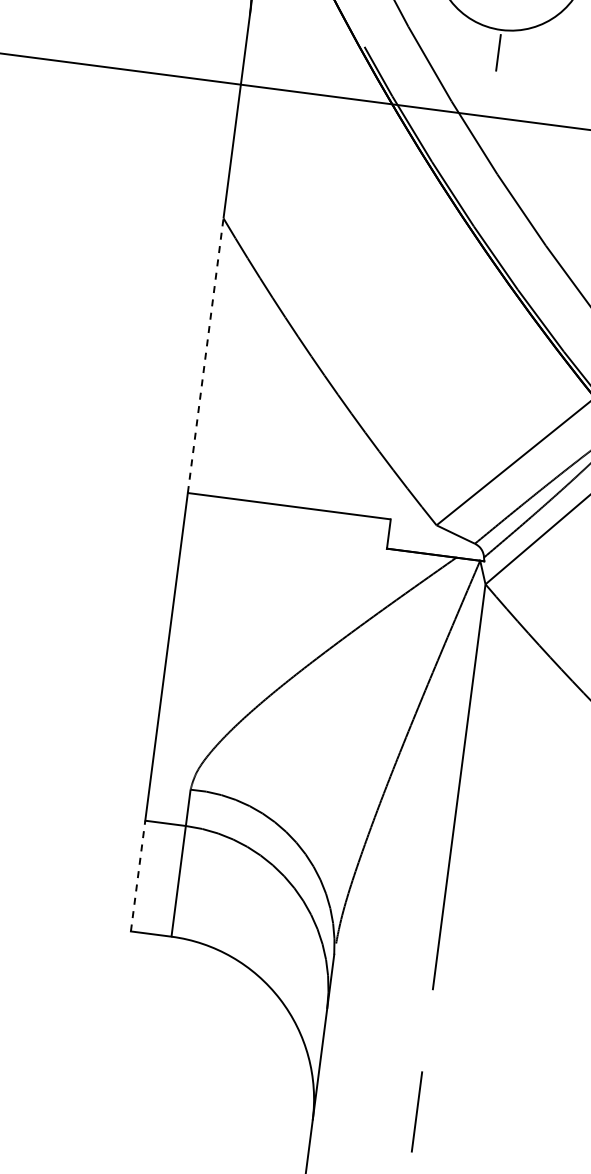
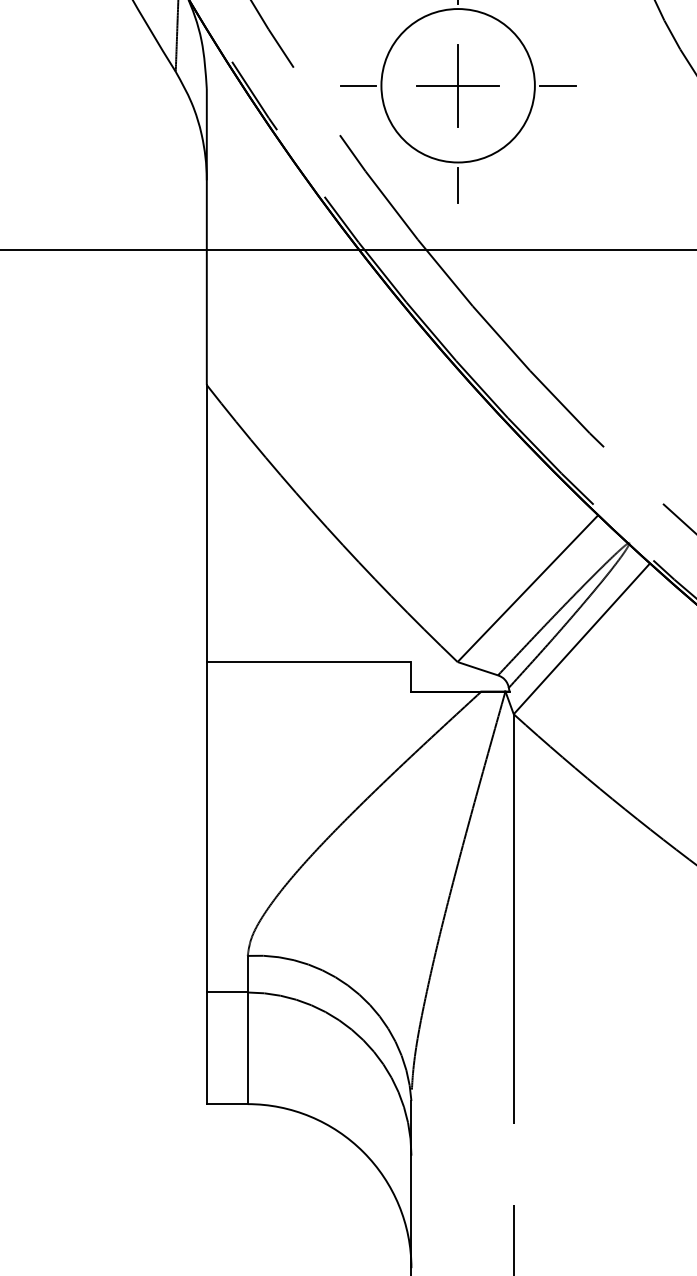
line: (205, 355) -> (206, 523), dashed -> solid
line: (137, 876) -> (206, 1048), dashed -> solid

